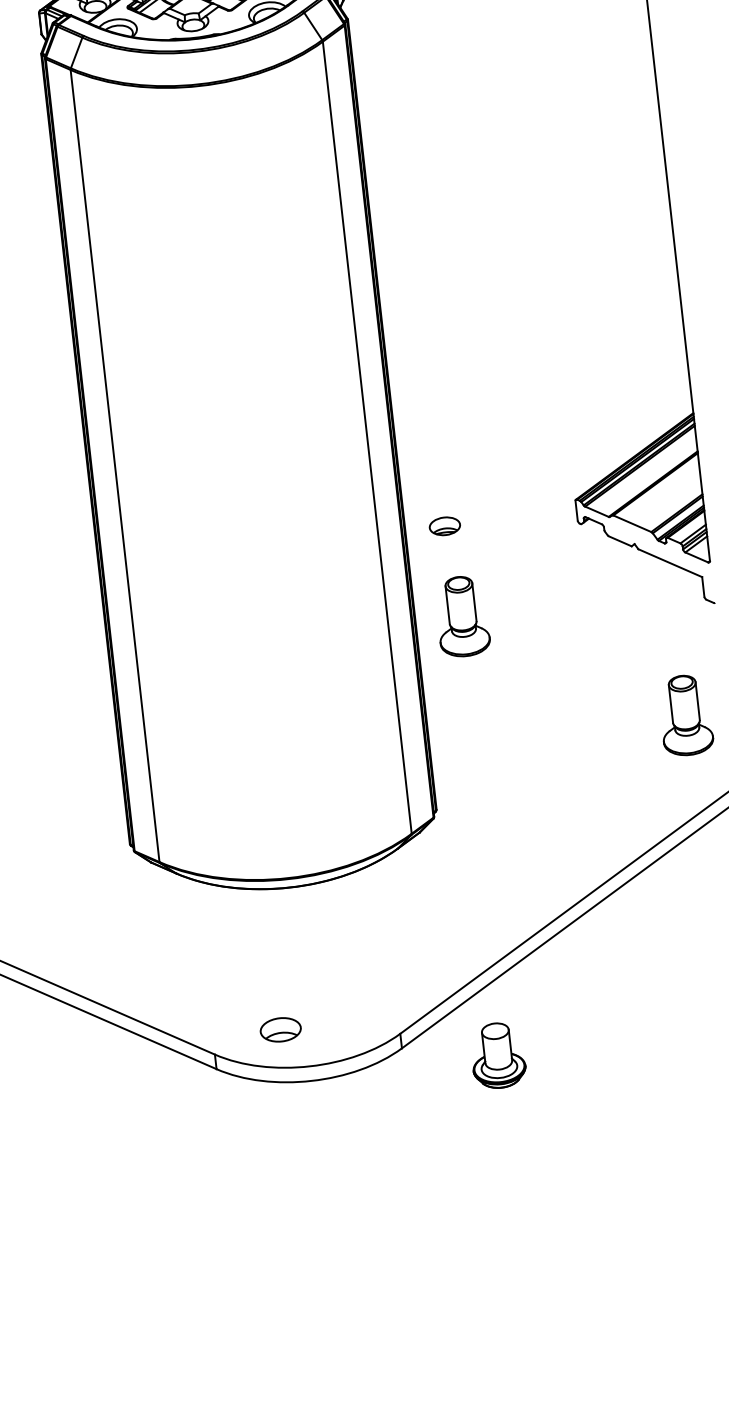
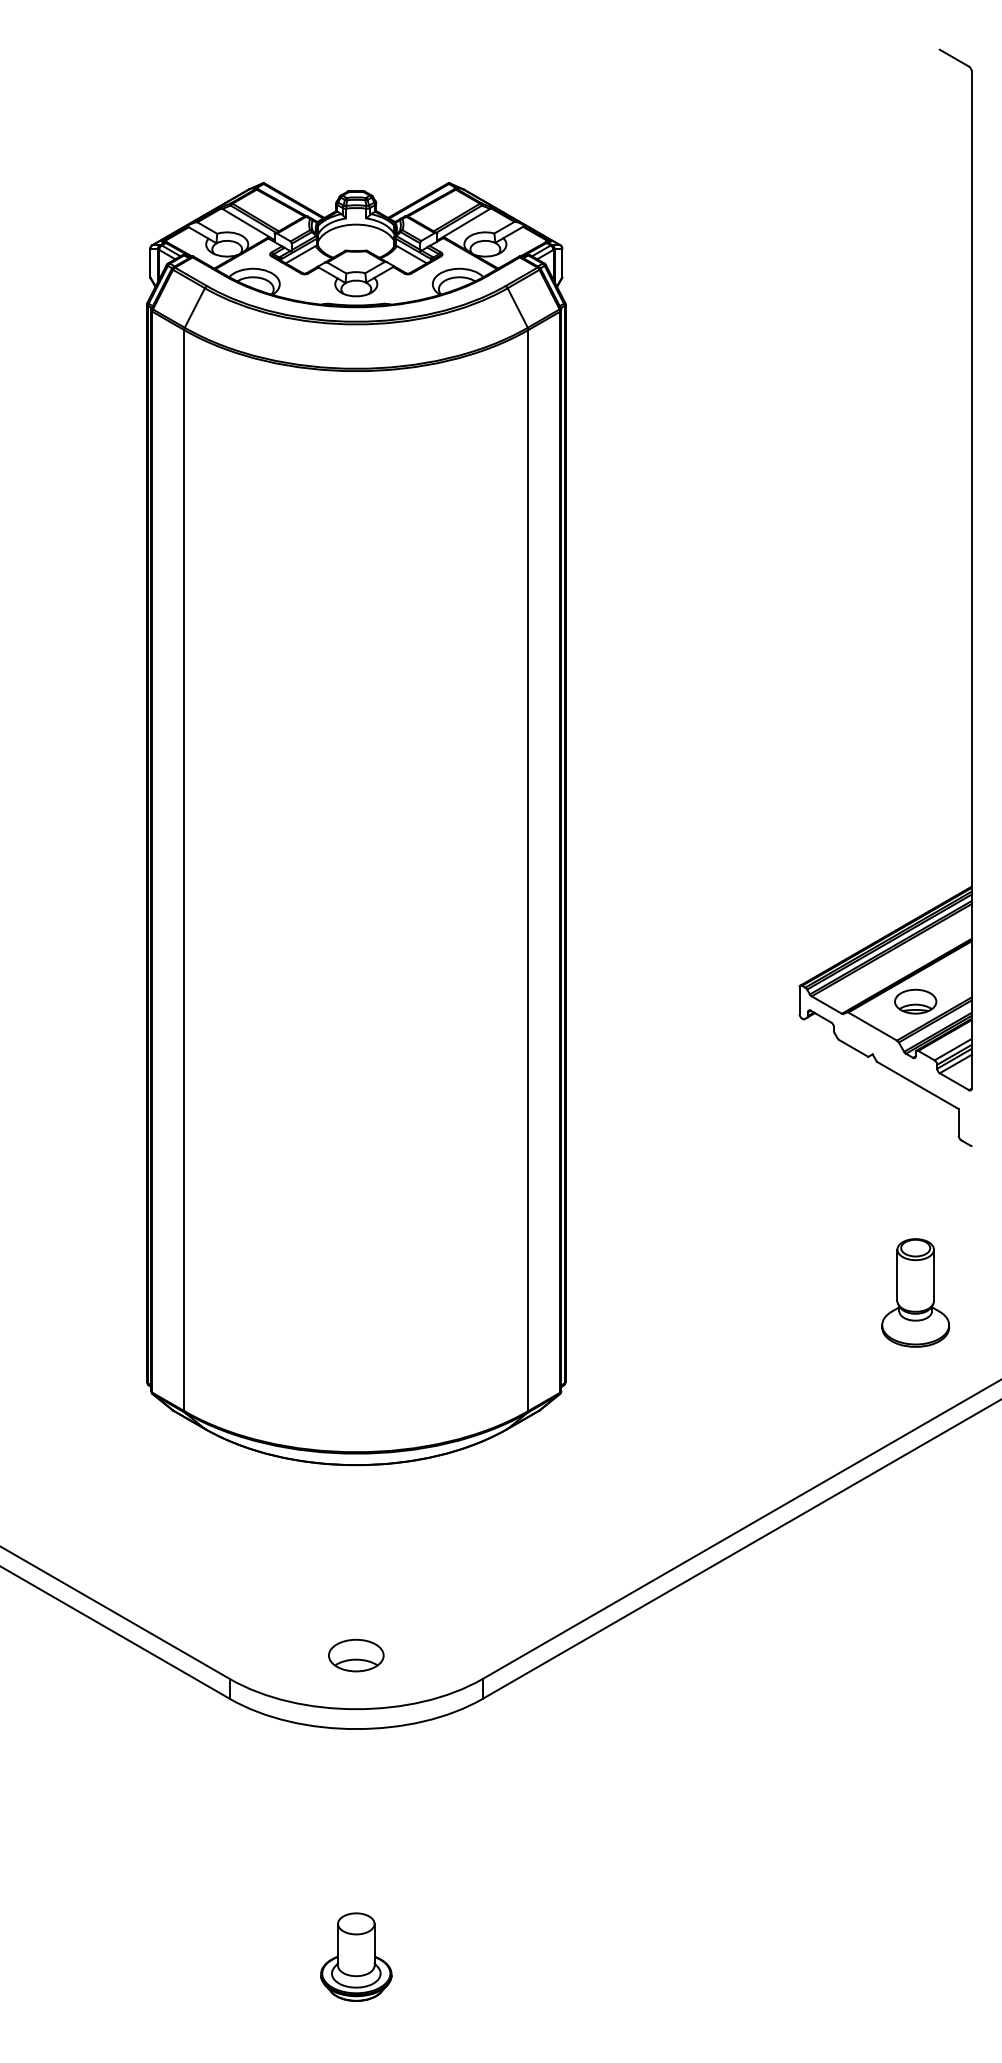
part: (444, 526) -> (915, 1001), moved
part: (462, 616) -> (629, 1125), removed
part: (280, 1029) -> (356, 1655), moved
part: (498, 1055) -> (356, 1956), moved

